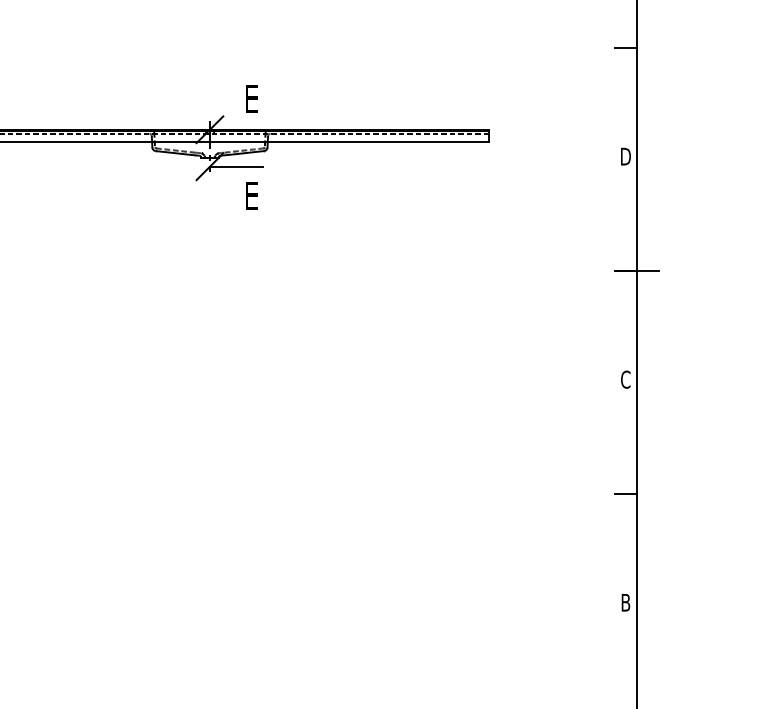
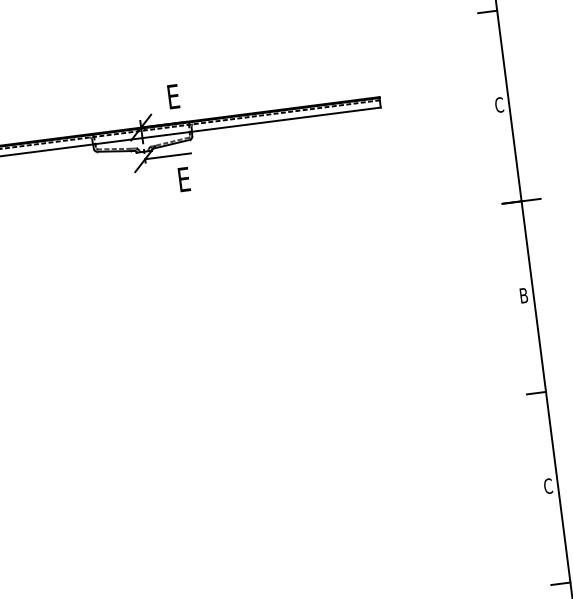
text: (625, 156) -> (499, 104), D -> C
text: (625, 379) -> (523, 295), C -> B
text: (625, 602) -> (548, 486), B -> C

